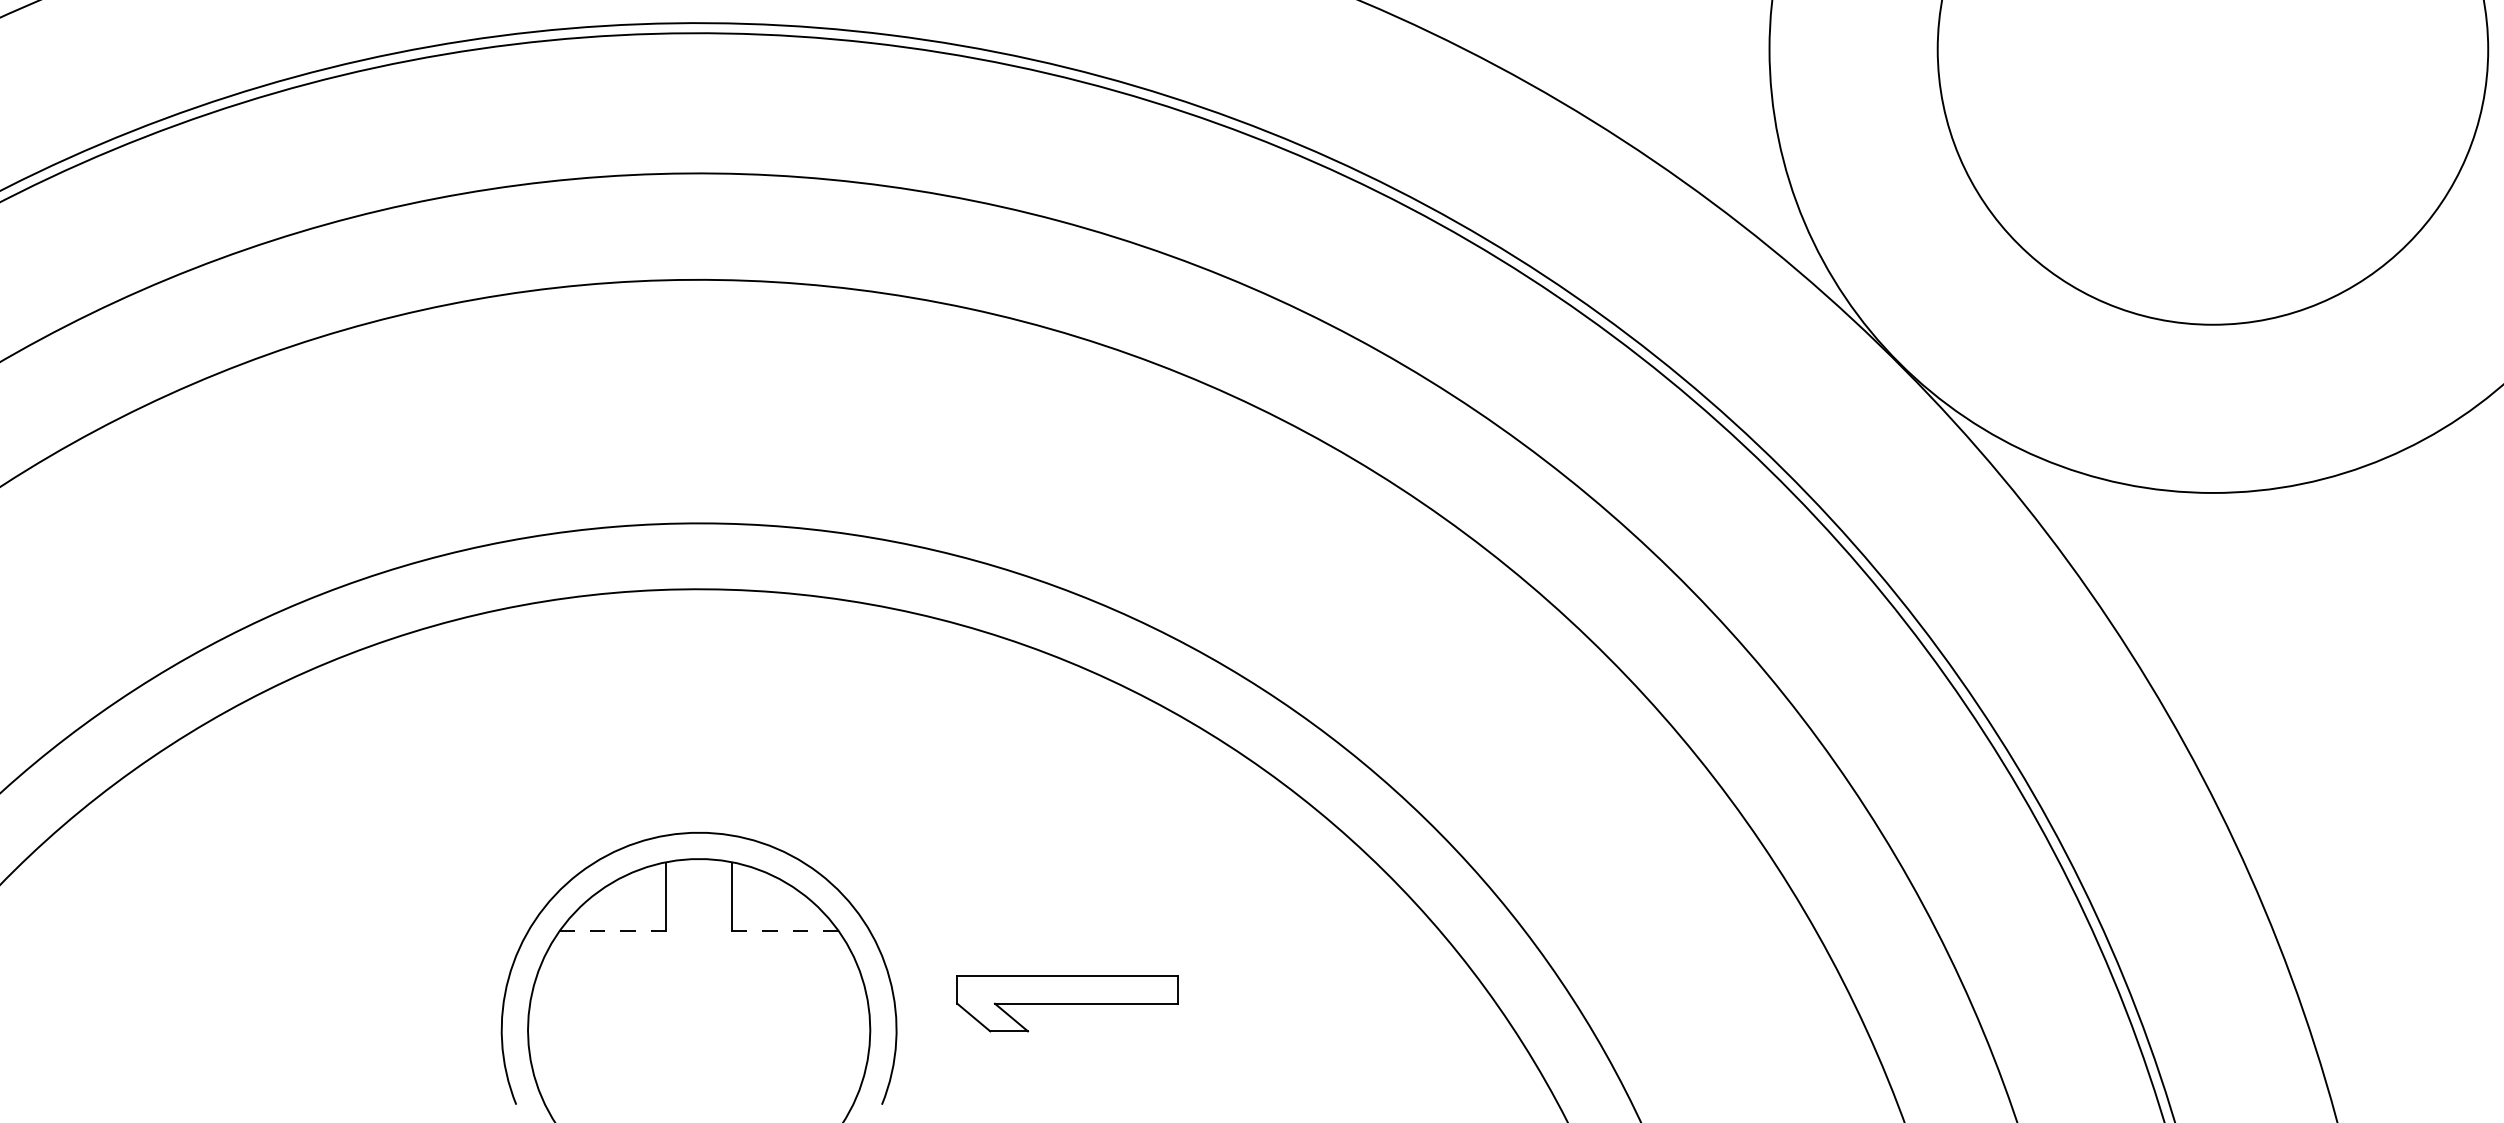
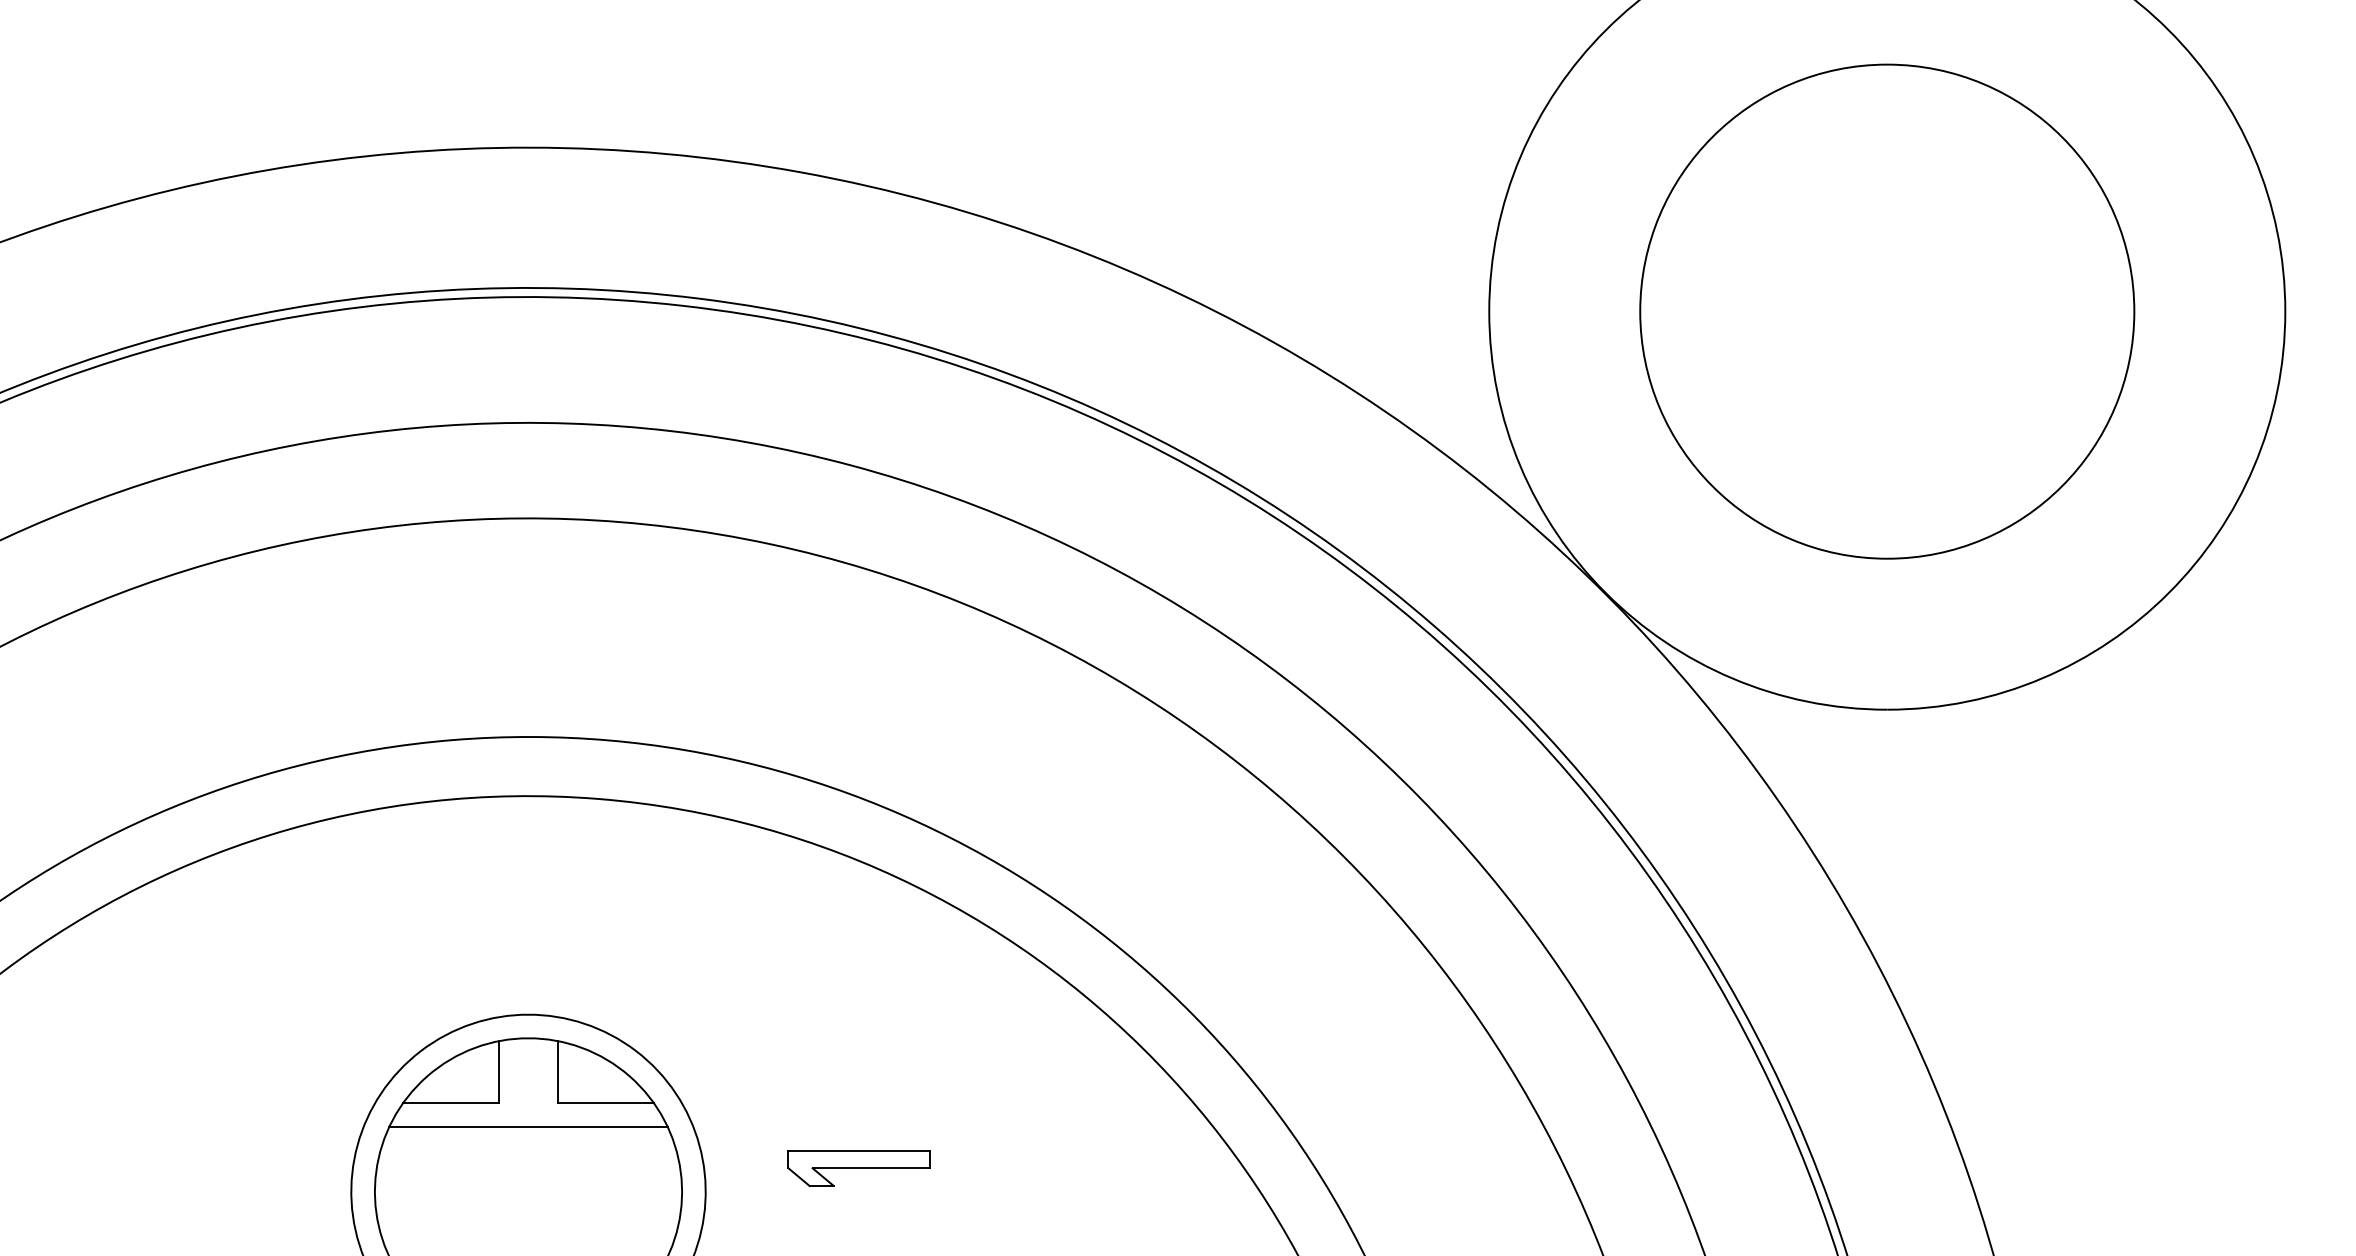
line: (613, 931) -> (451, 1103), dashed -> solid
line: (784, 931) -> (605, 1103), dashed -> solid
line: (699, 957) -> (528, 1126), added
part: (1066, 1004) -> (858, 1168), size x0.71

